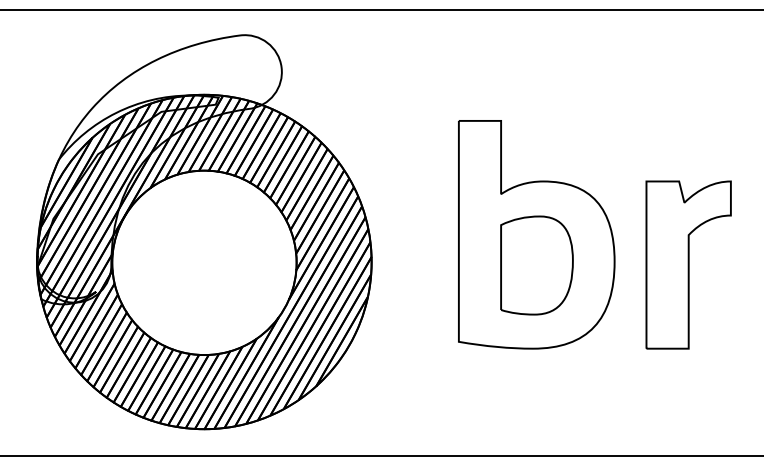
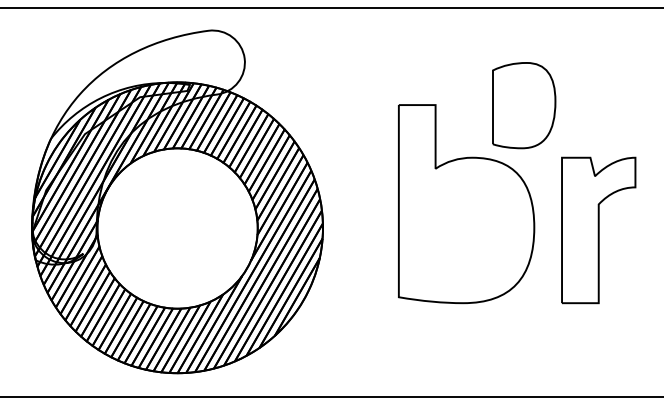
part: (536, 265) -> (523, 105), moved

